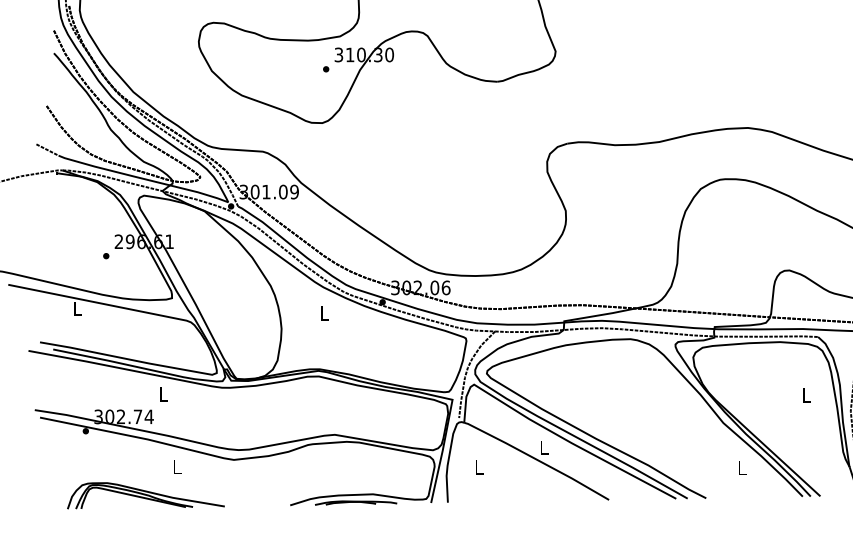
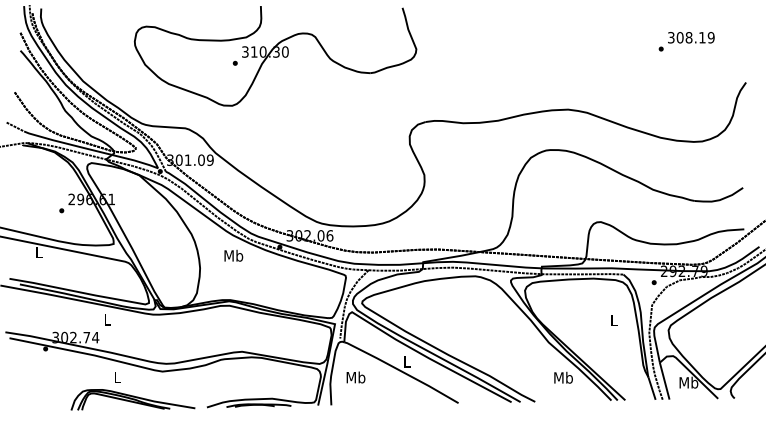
text: (323, 312) -> (233, 255), L -> Mb
text: (478, 467) -> (355, 377), L -> Mb
text: (742, 467) -> (563, 377), L -> Mb
part: (145, 495) -> (132, 399), moved

